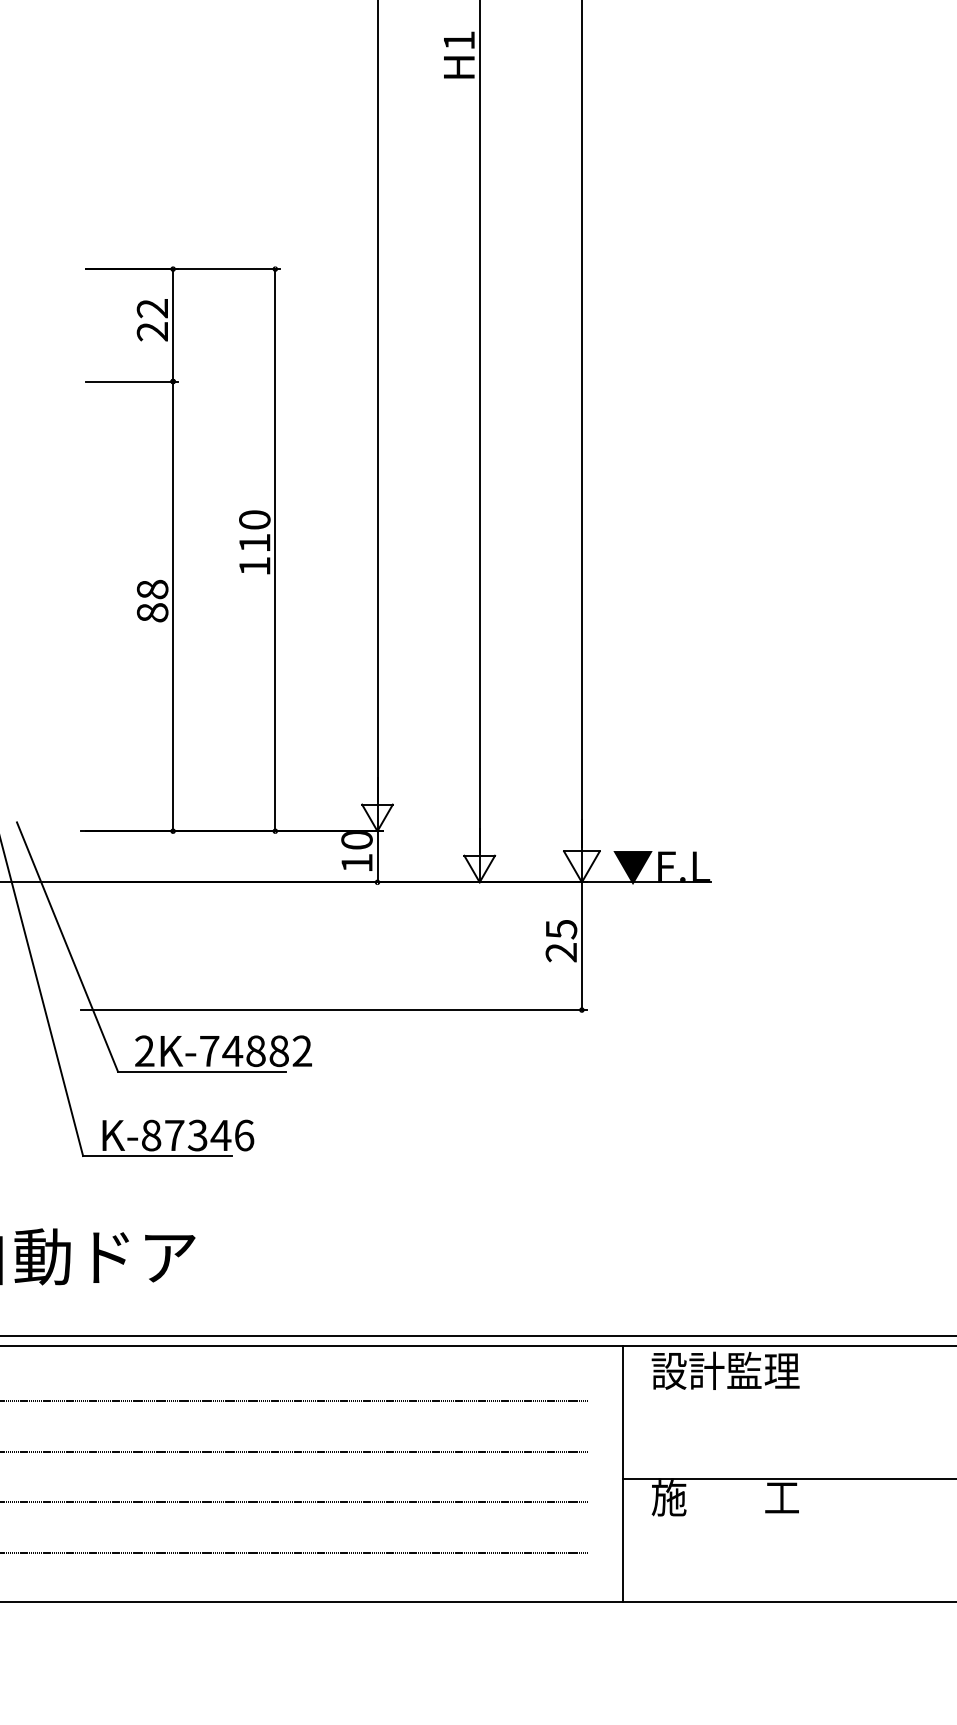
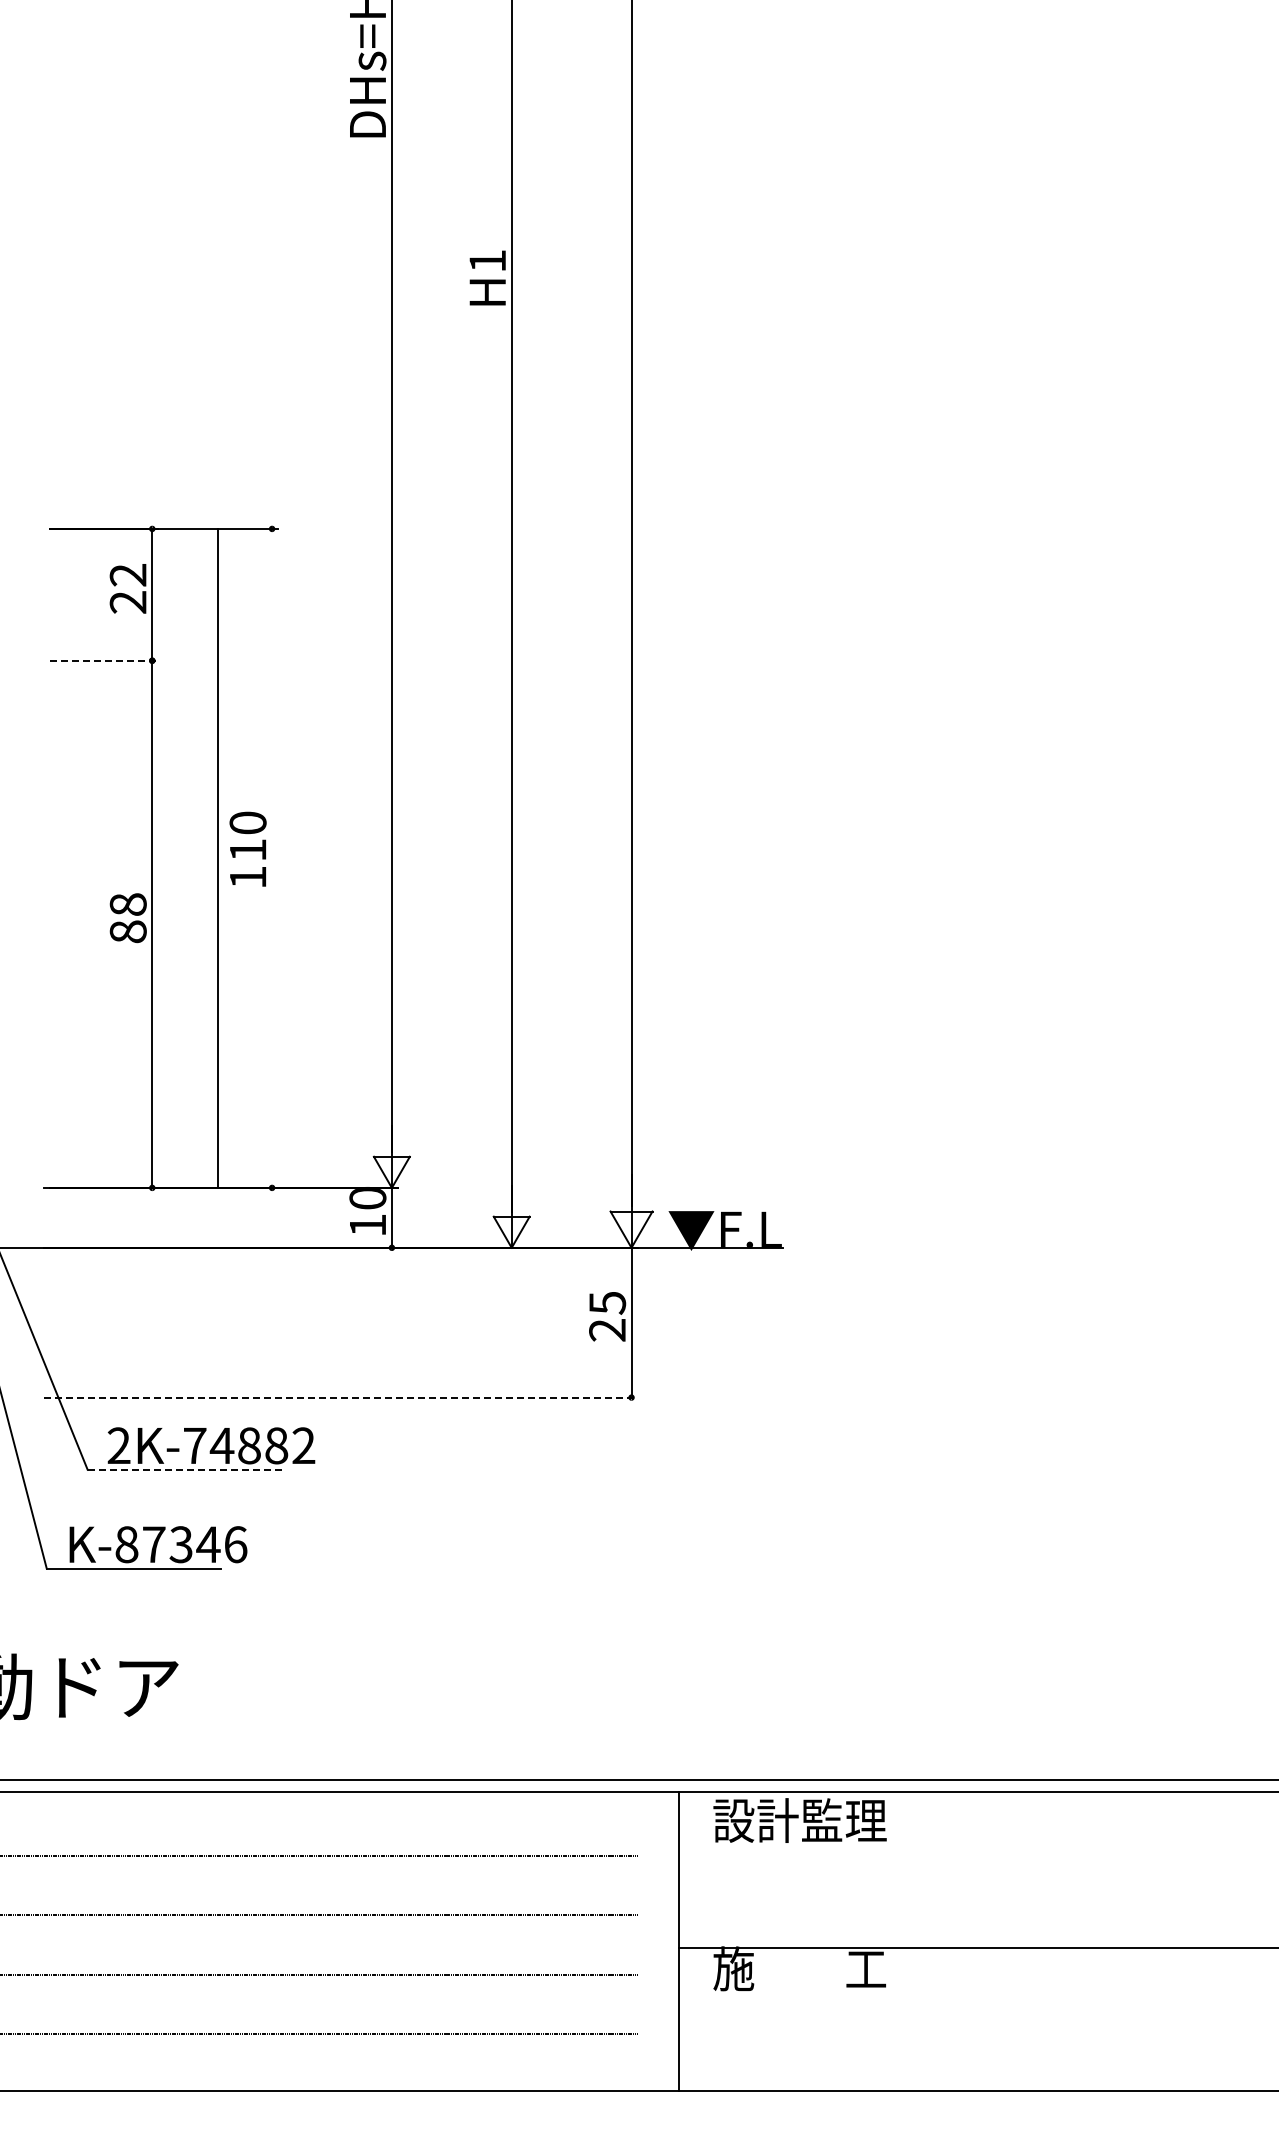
line: (132, 381) -> (104, 660), solid -> dashed
line: (275, 549) -> (218, 857), moved
line: (333, 1010) -> (340, 1397), solid -> dashed
line: (202, 1071) -> (186, 1469), solid -> dashed

